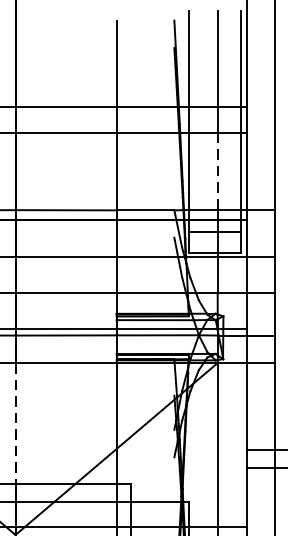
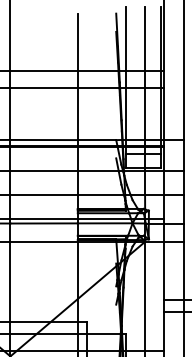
line: (218, 171) -> (145, 114), dashed -> solid
line: (15, 424) -> (10, 282), dashed -> solid

